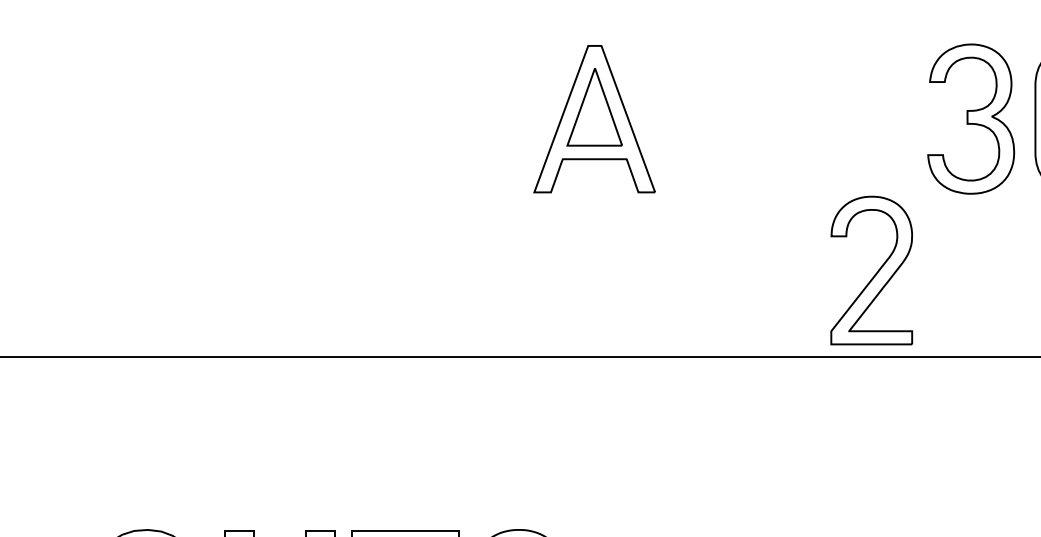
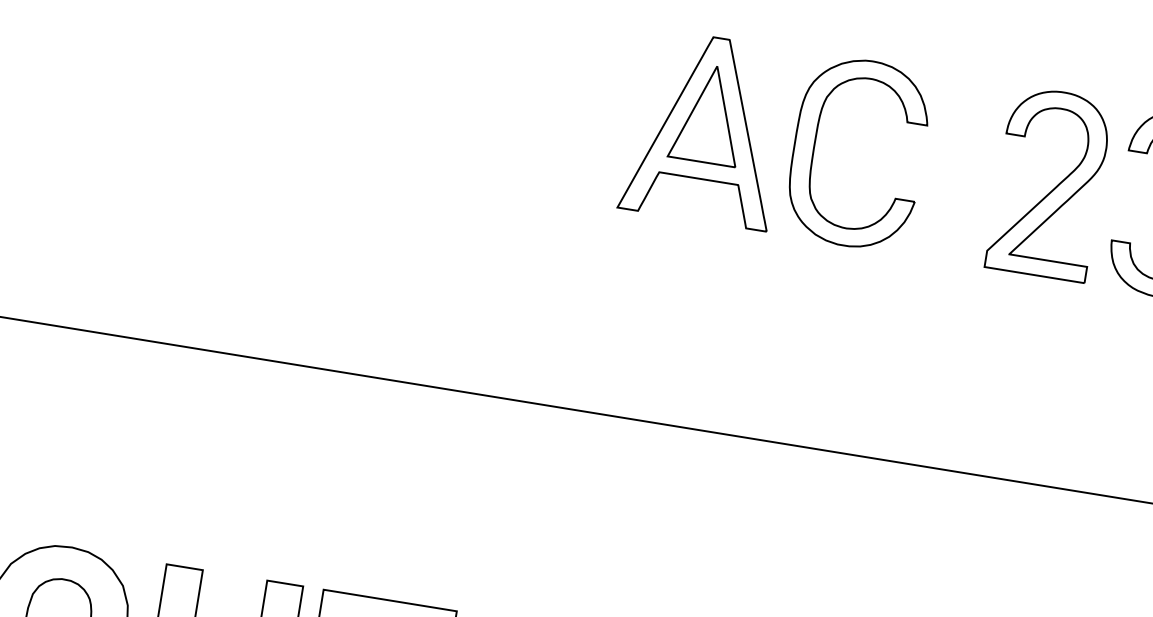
part: (682, 118) -> (815, 145), added
part: (871, 270) -> (1049, 183), moved

